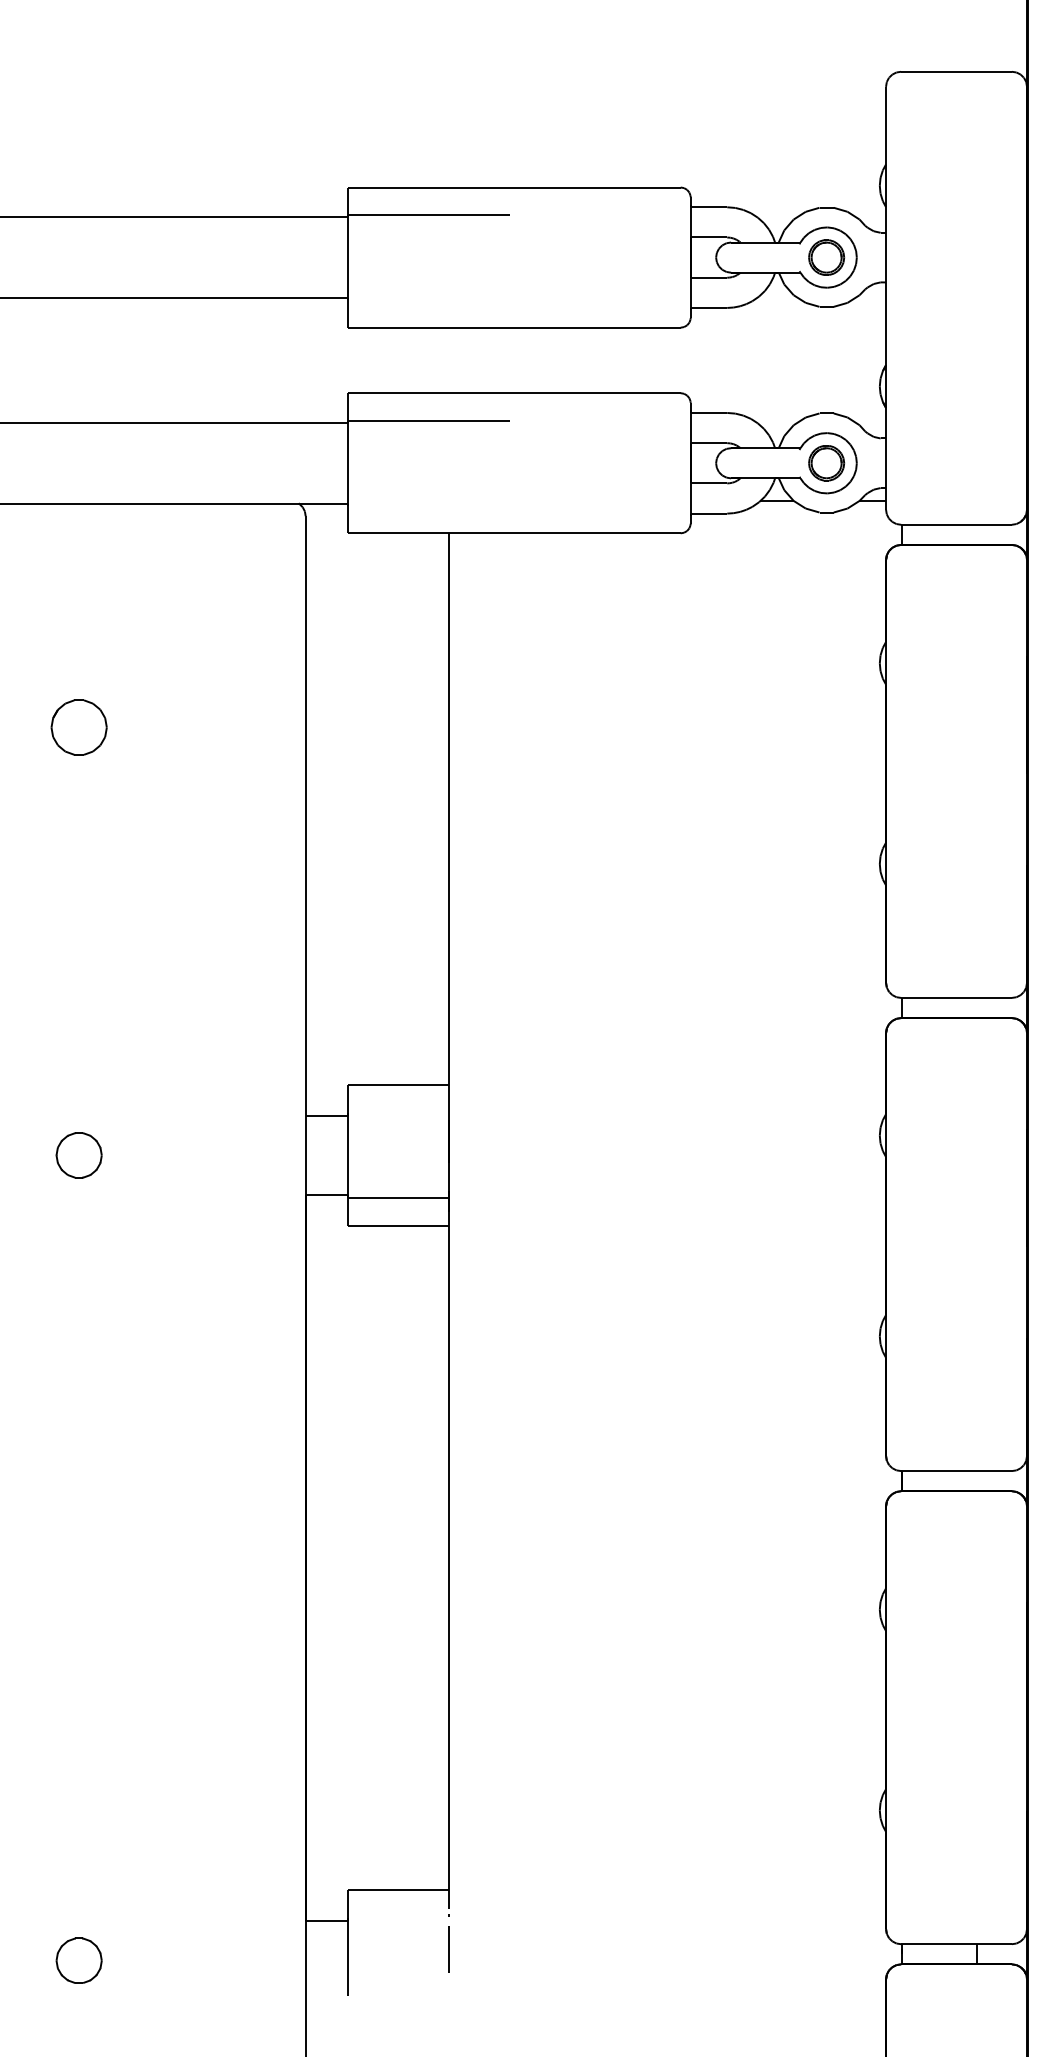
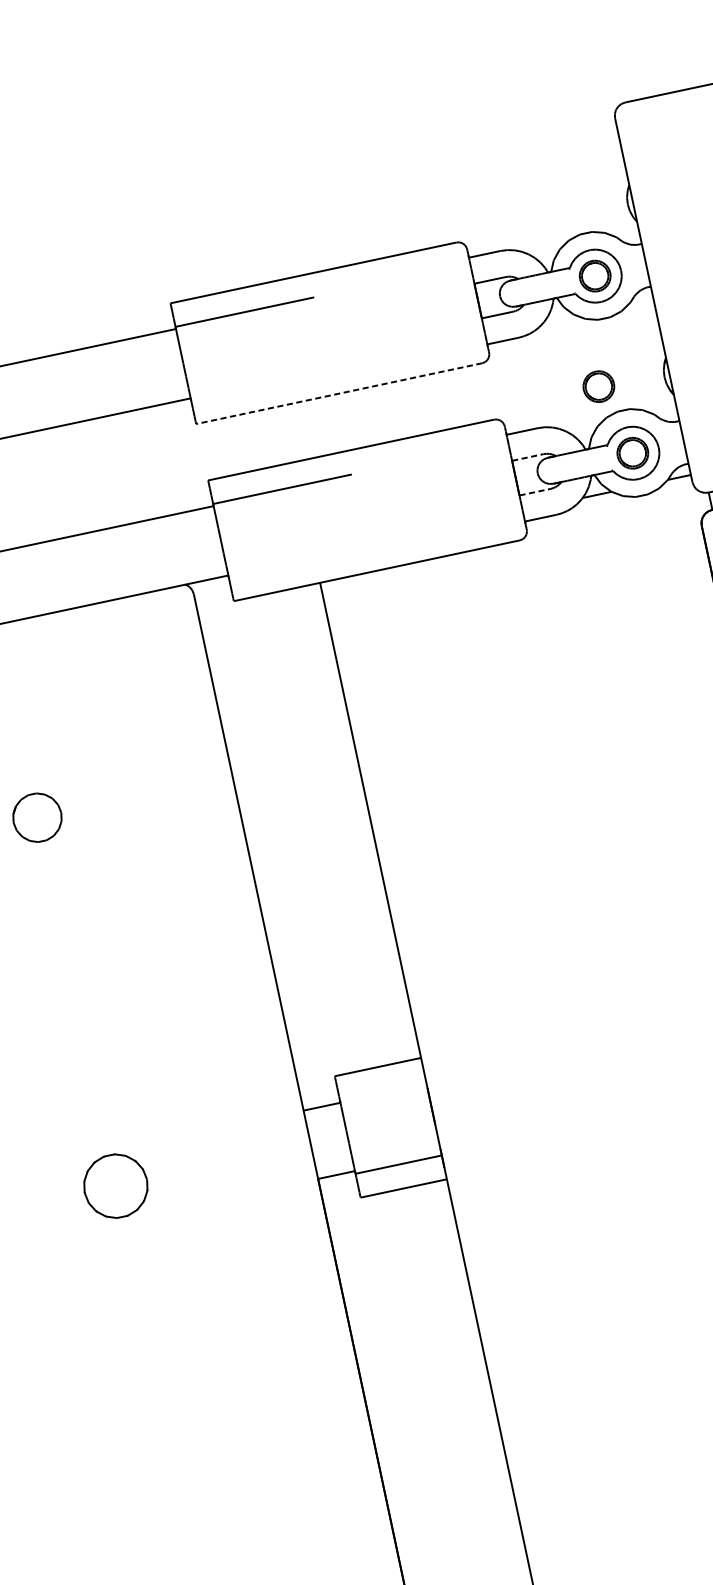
line: (514, 327) -> (339, 393), solid -> dashed
part: (804, 381) -> (598, 386), added
line: (709, 443) -> (528, 457), solid -> dashed
line: (709, 483) -> (535, 492), solid -> dashed
part: (78, 1155) -> (115, 1186), size x1.6

